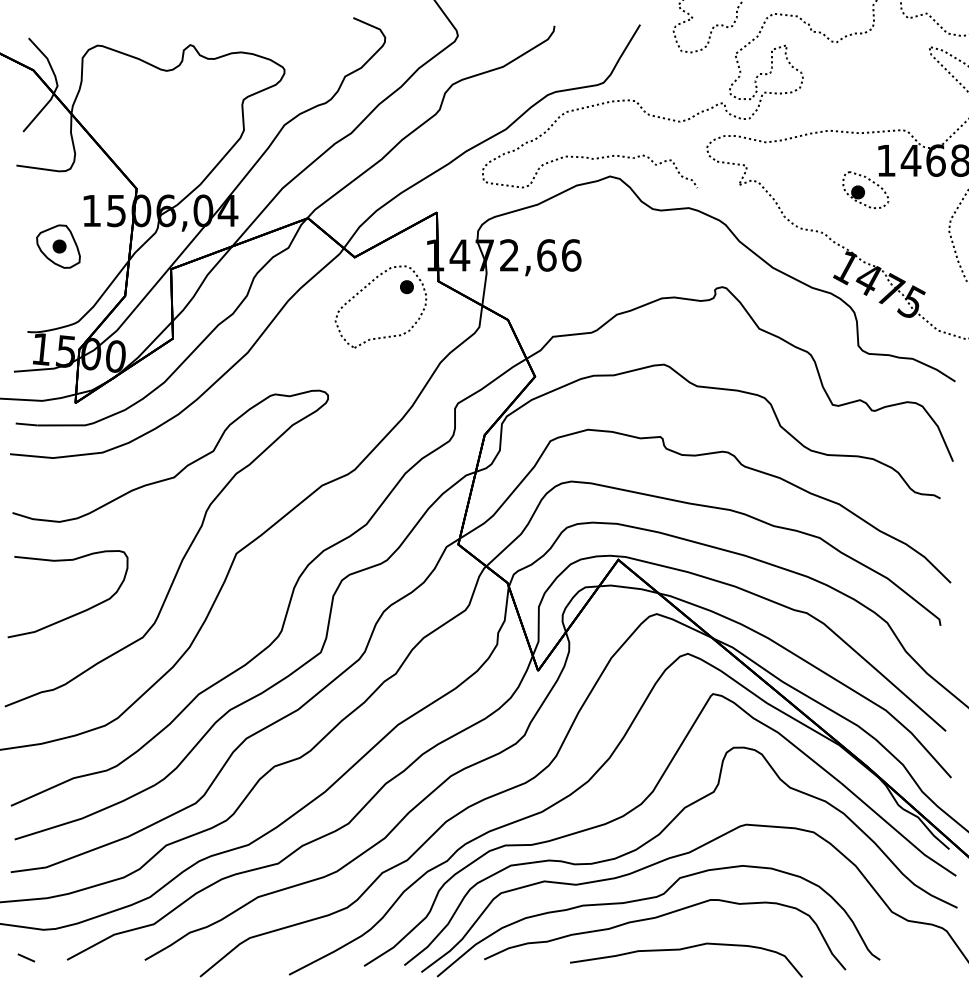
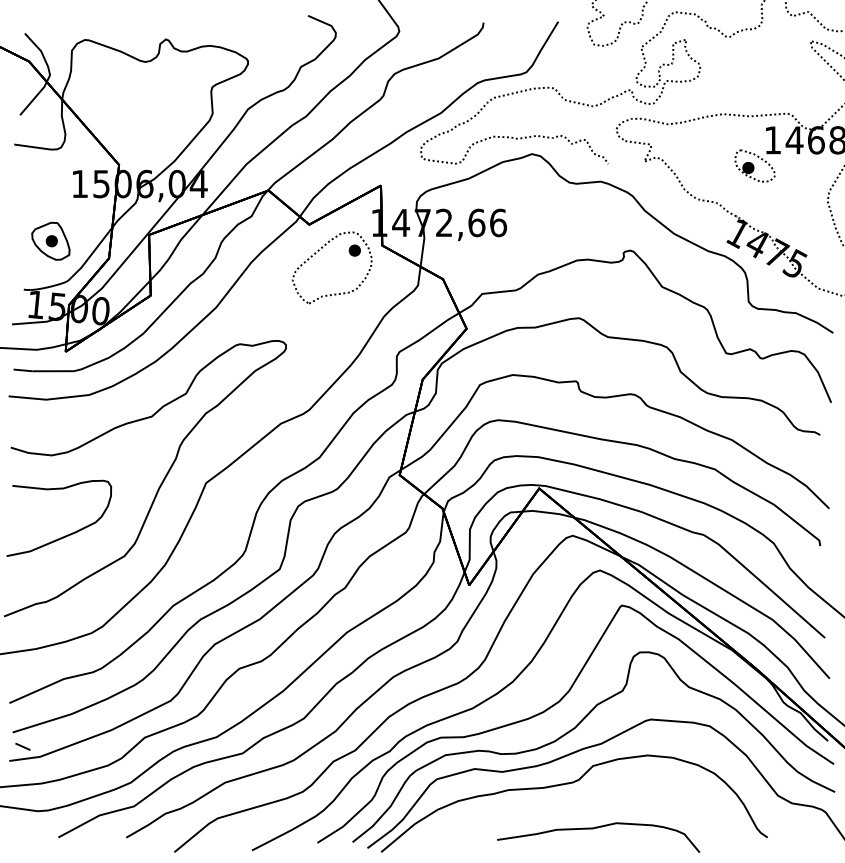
part: (58, 245) -> (50, 240), moved
curve: (659, 917) -> (575, 800), removed
line: (25, 957) -> (22, 746), moved

